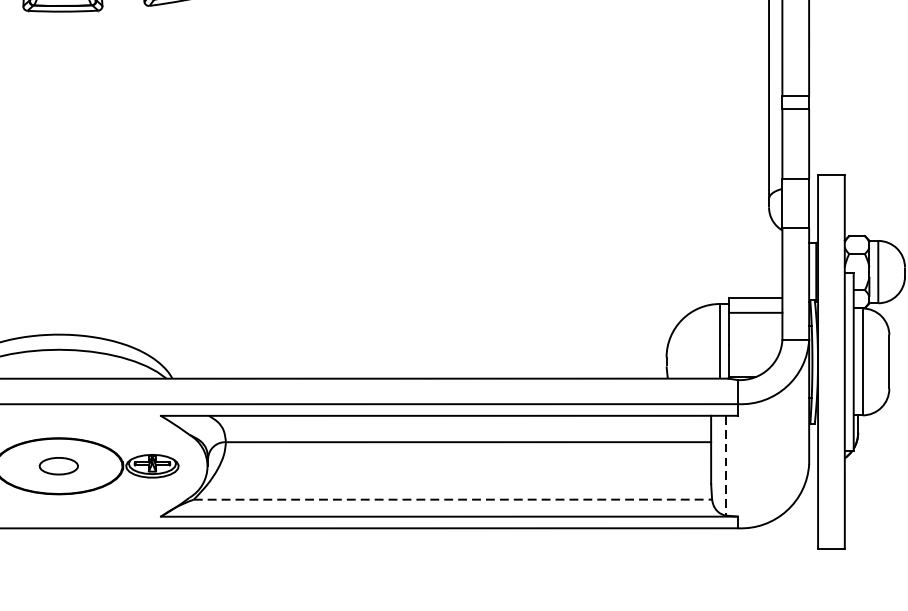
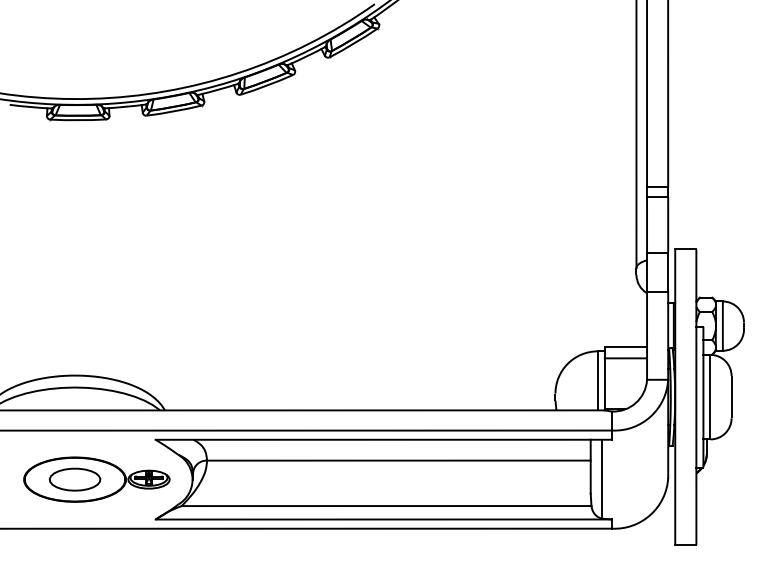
part: (58, 466) -> (74, 479), size x1.67
line: (726, 466) -> (602, 479), dashed -> solid
line: (452, 500) -> (386, 506), dashed -> solid

